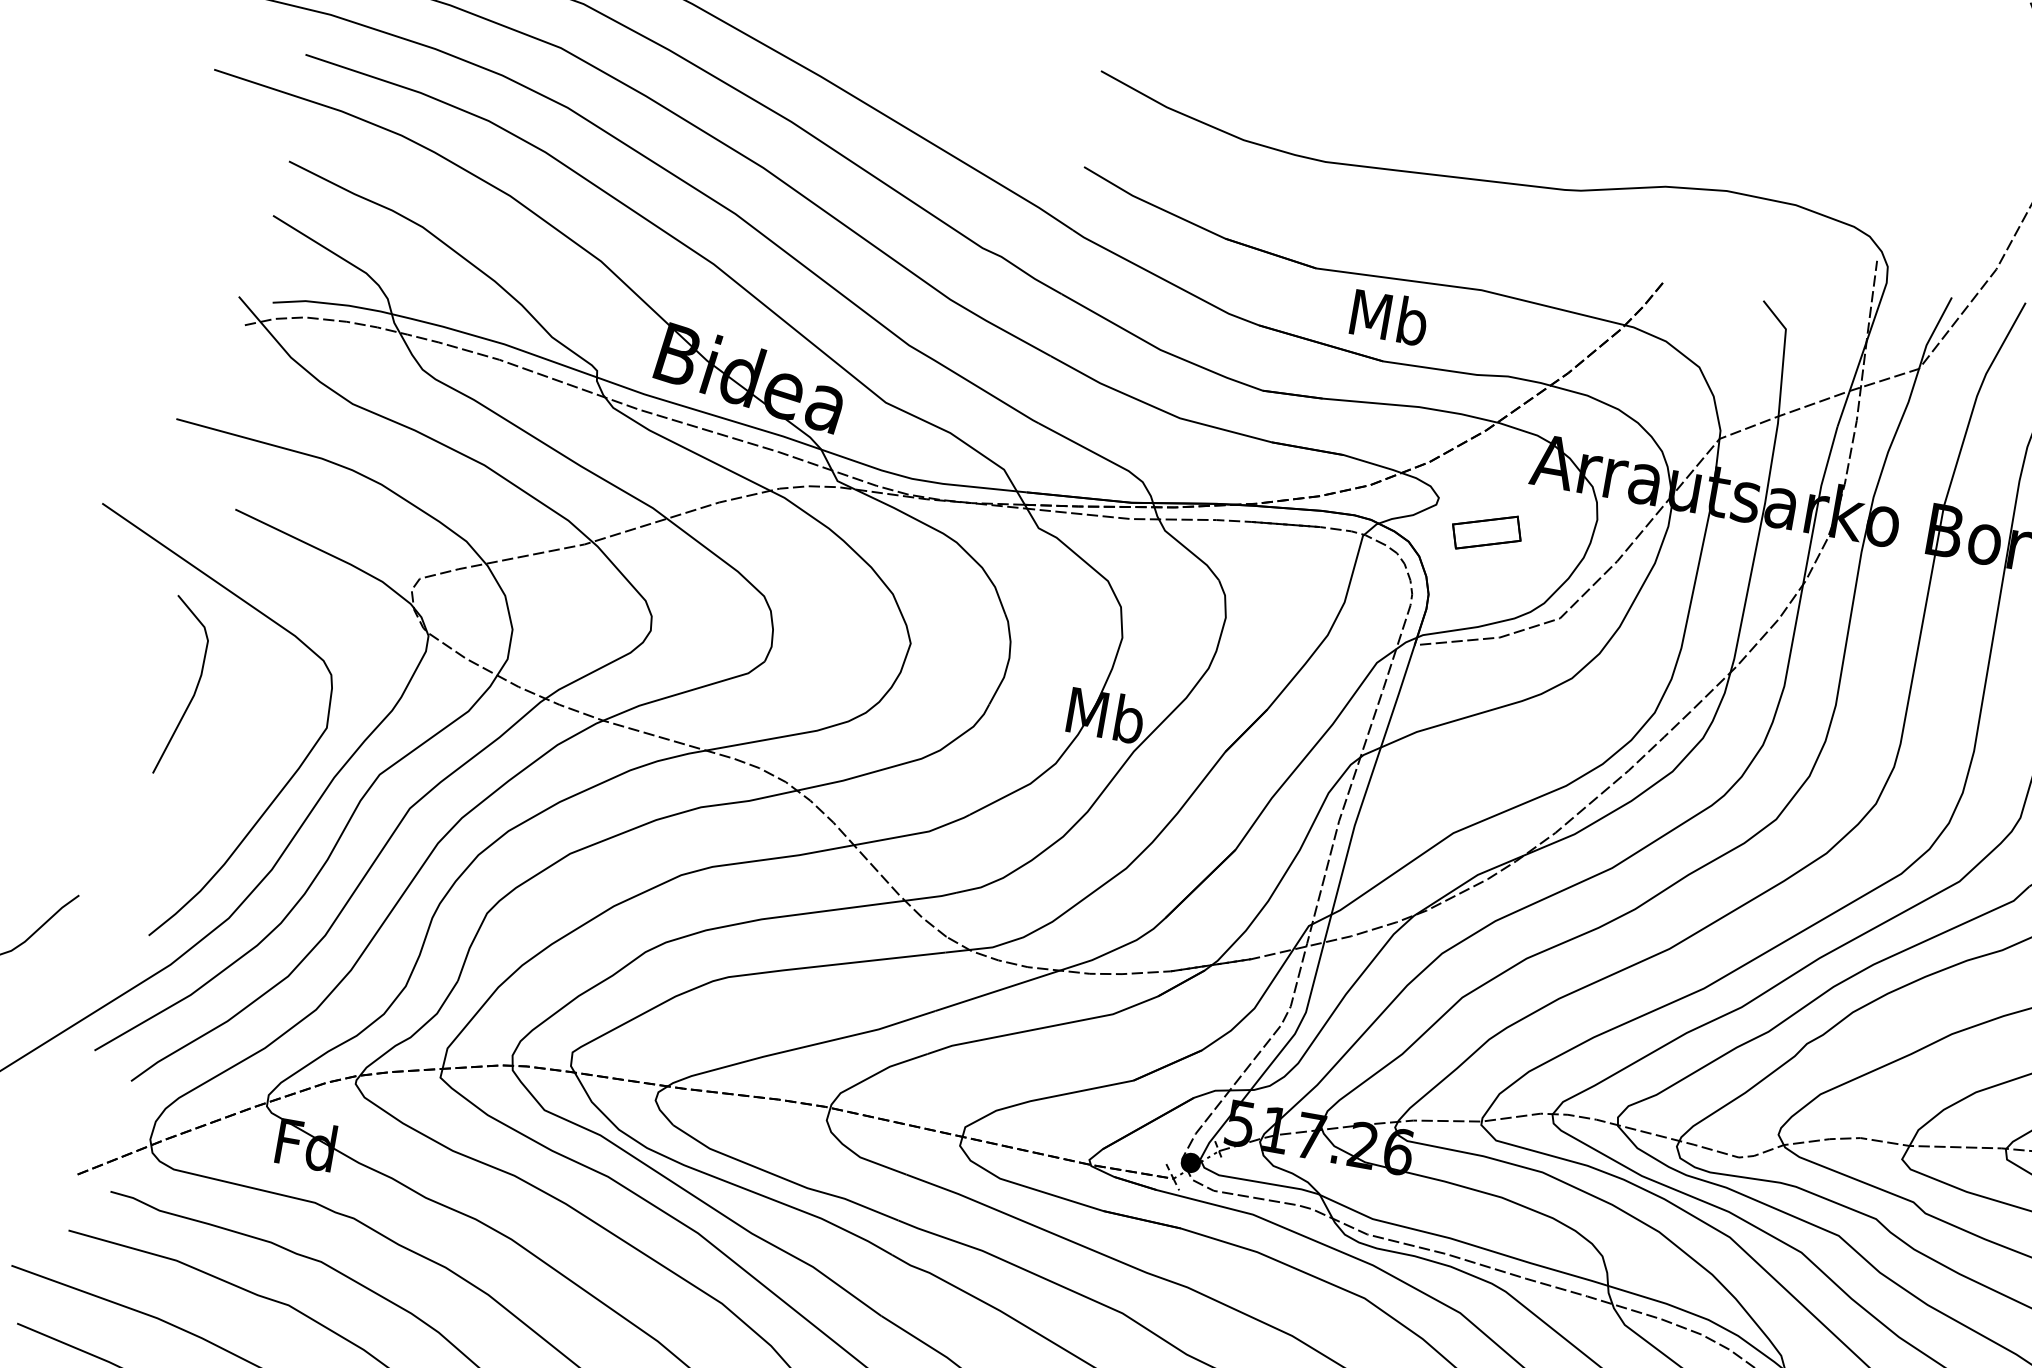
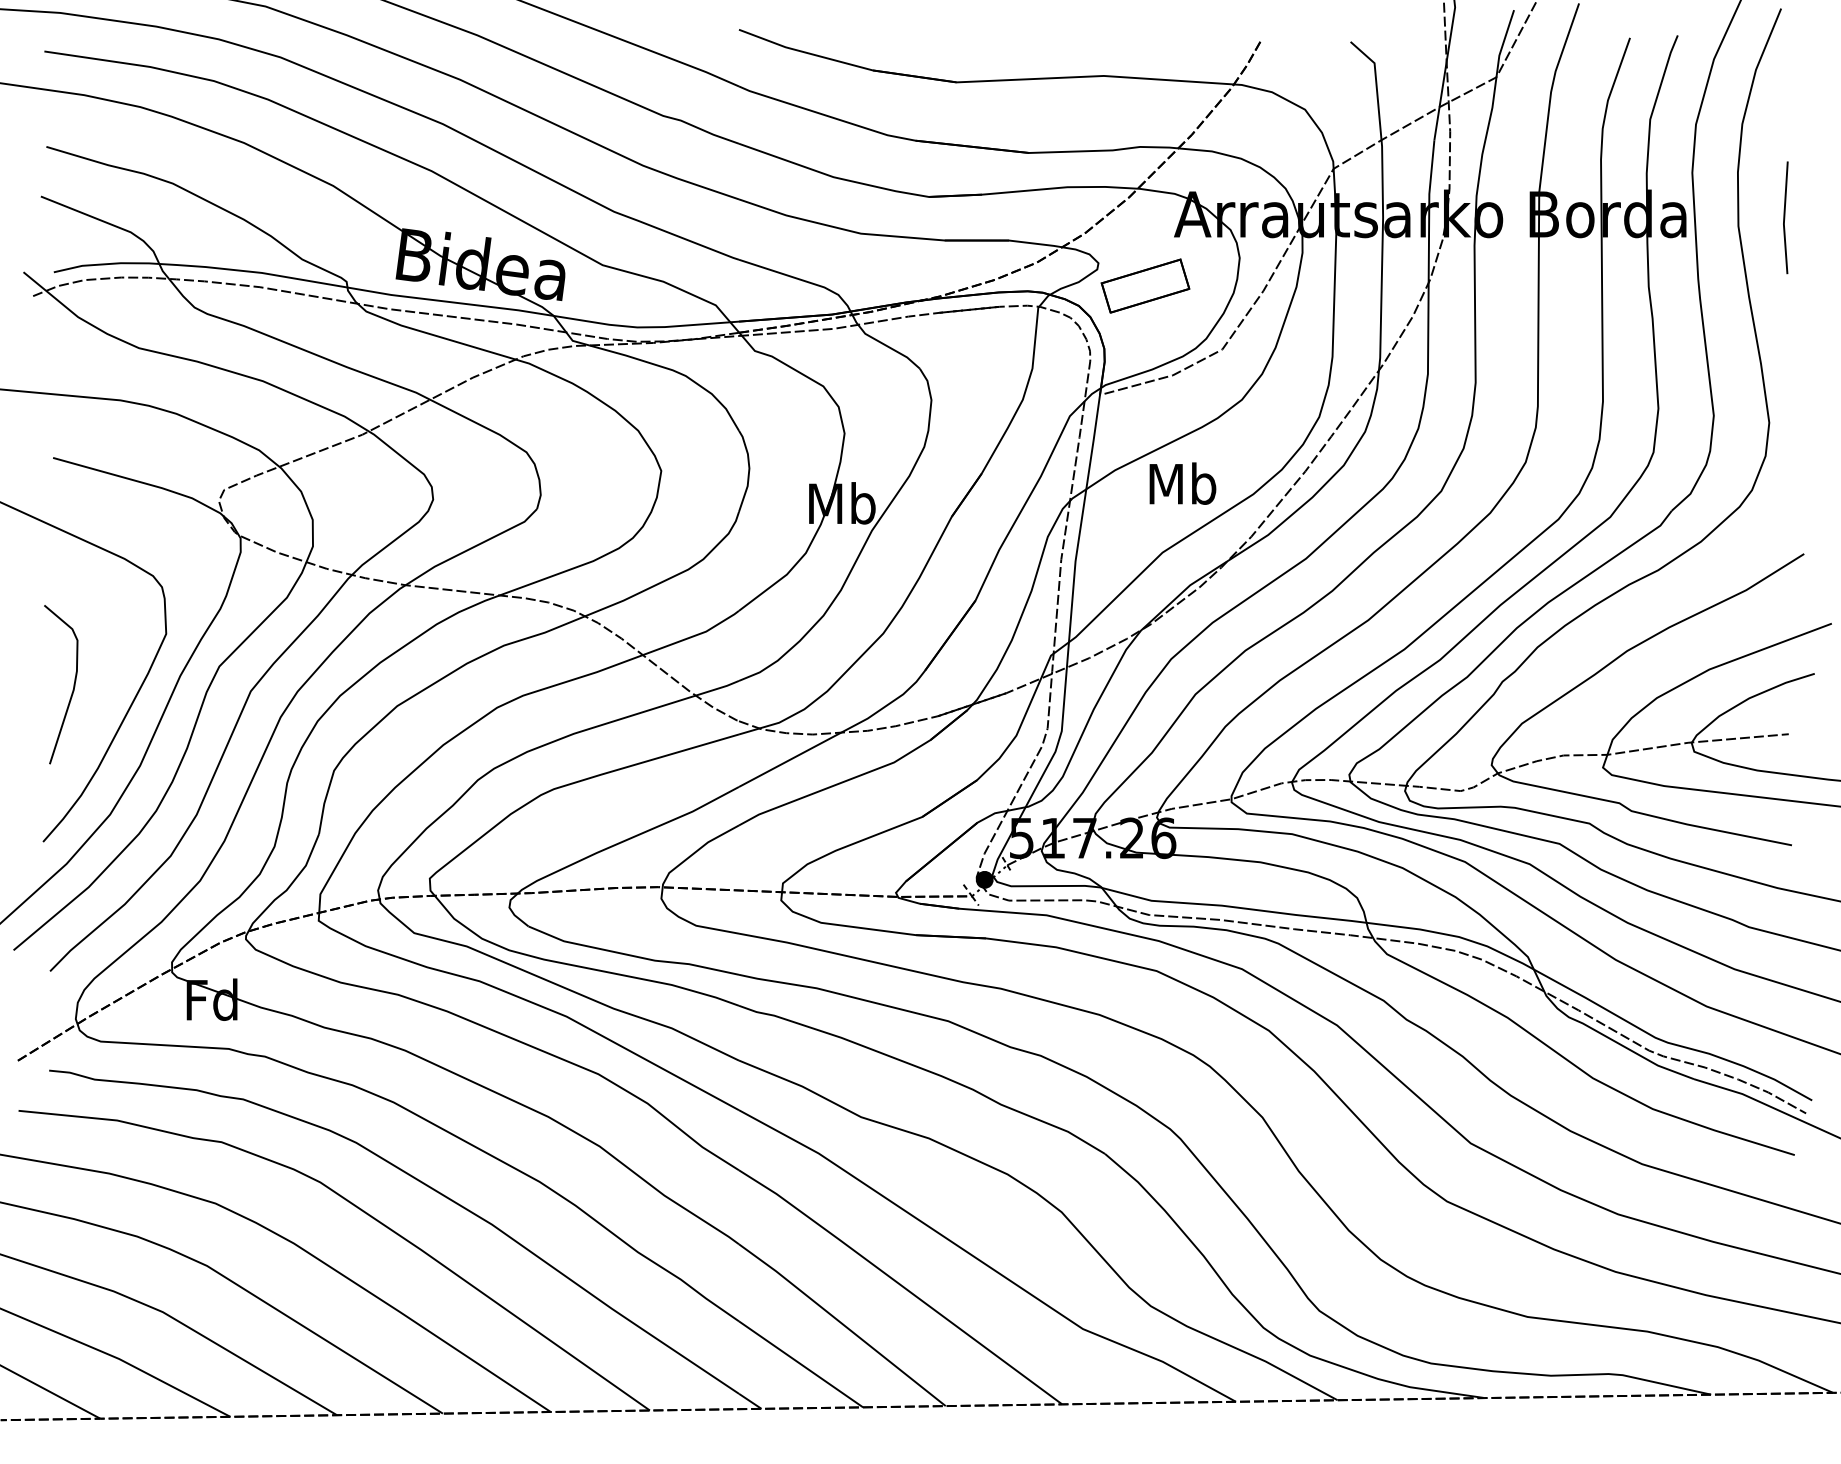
text: (1389, 317) -> (1182, 483), moved
part: (1486, 531) -> (1145, 285), size x1.43
curve: (194, 689) -> (73, 684), moved

